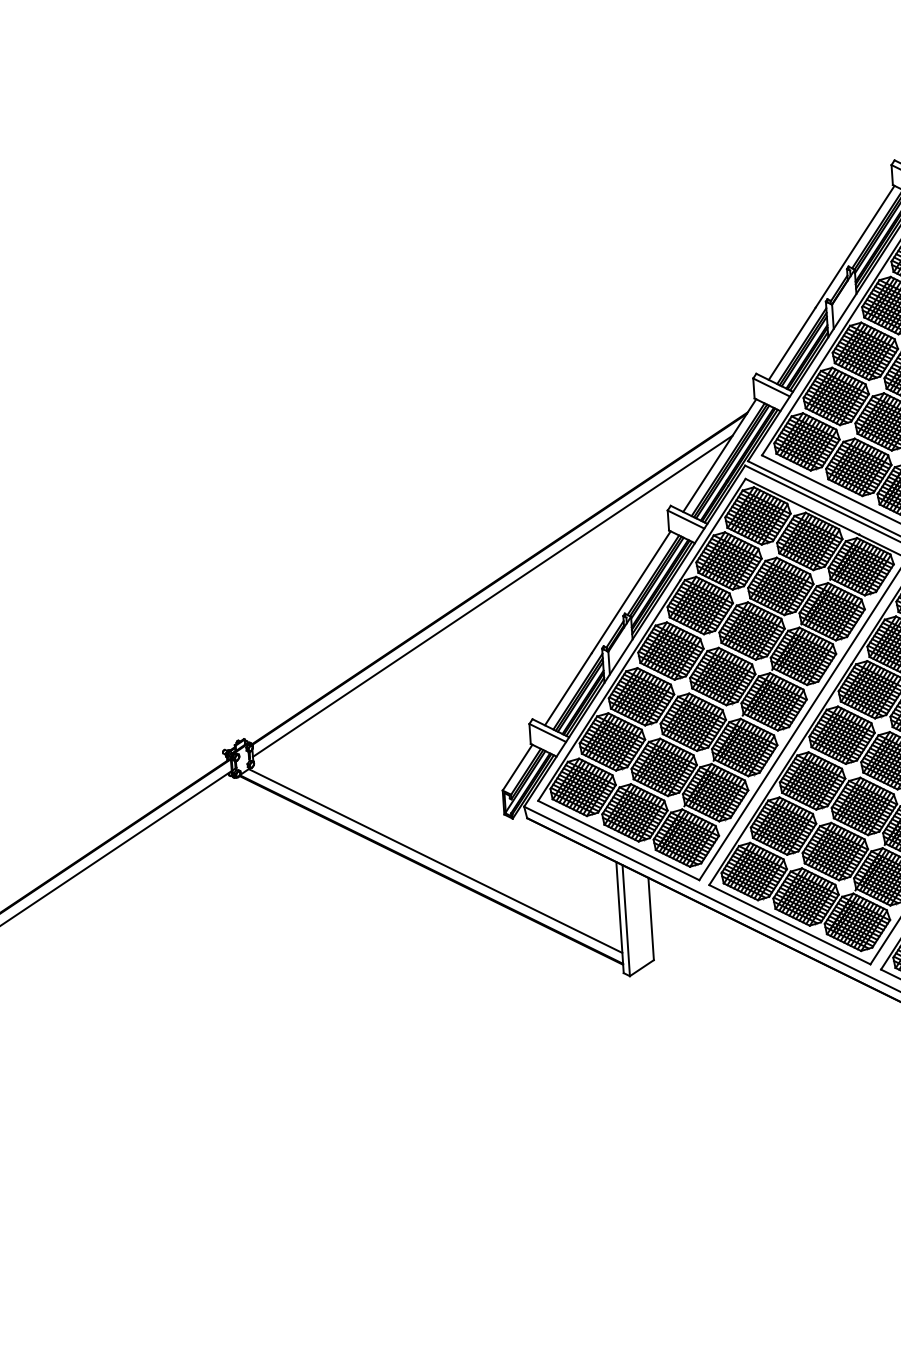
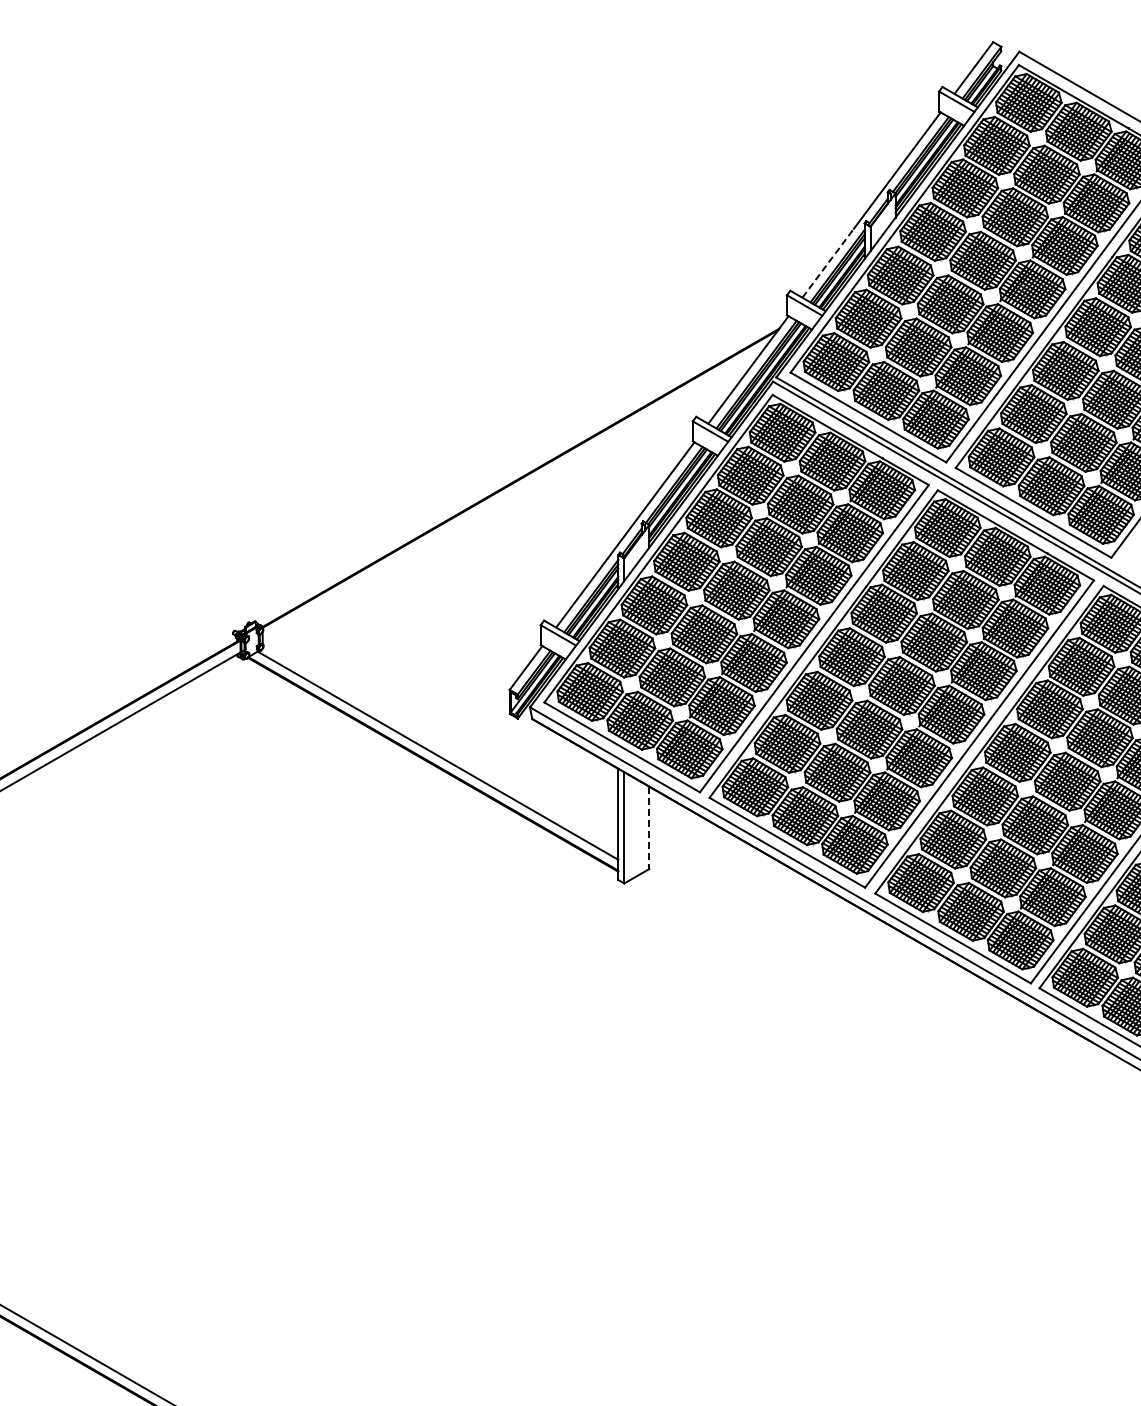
line: (792, 343) -> (828, 262), solid -> dashed
line: (492, 596) -> (512, 495), removed
line: (651, 919) -> (649, 828), solid -> dashed

